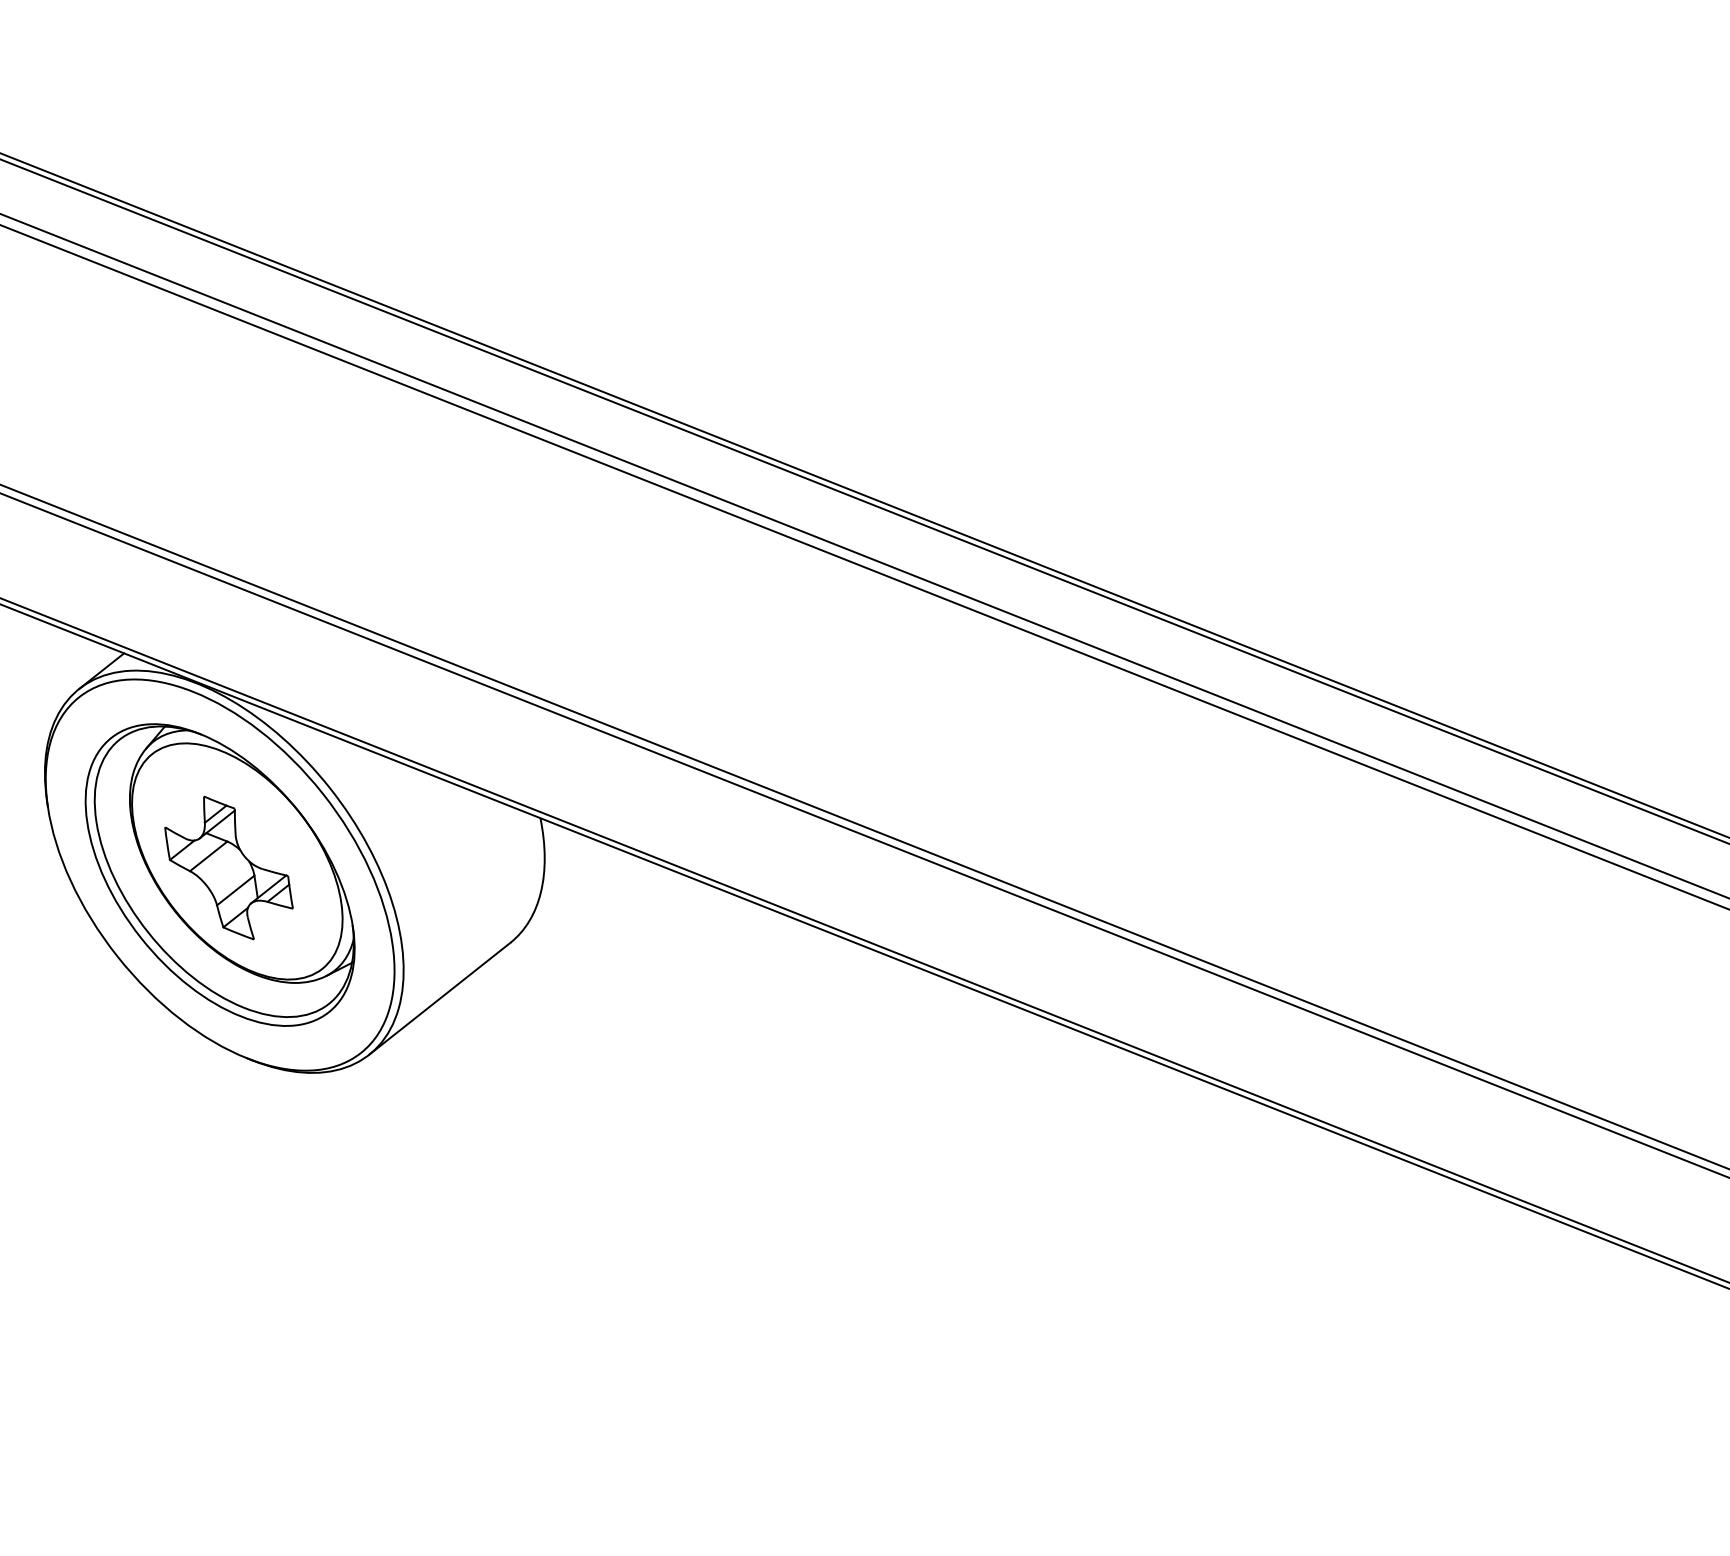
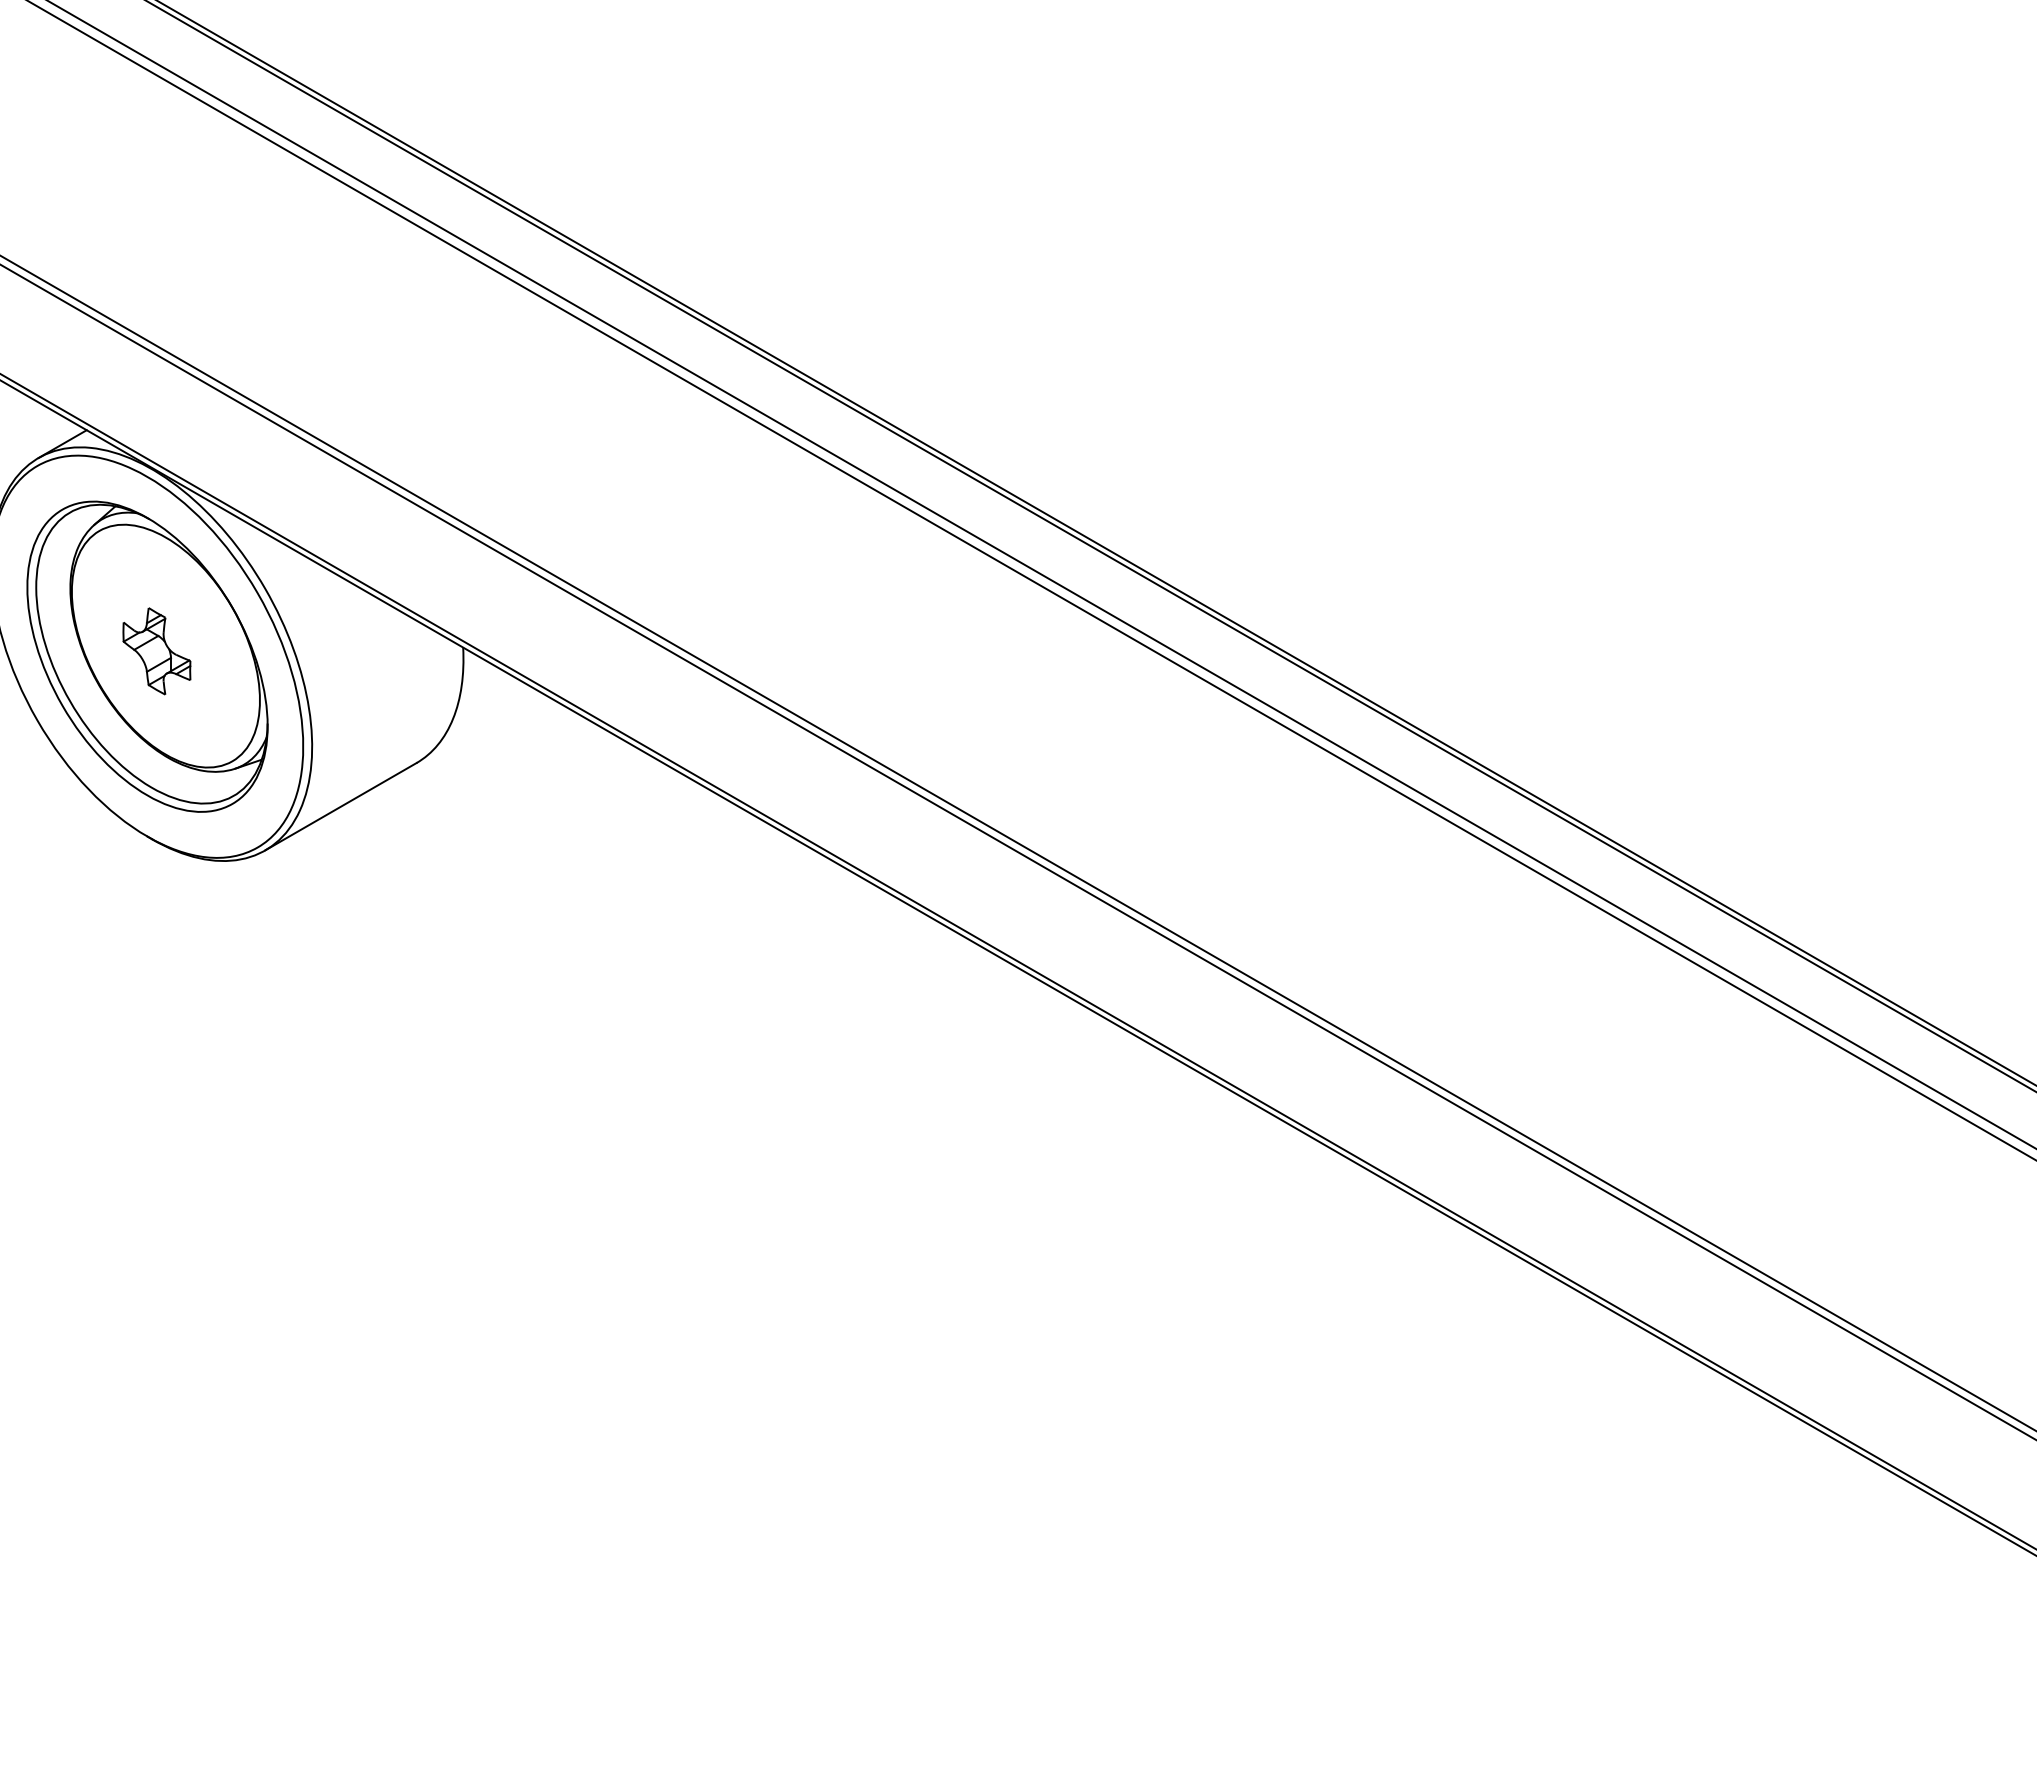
part: (228, 868) -> (156, 651), size x0.6

